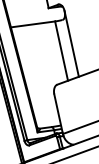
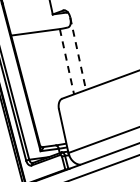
line: (72, 44) -> (78, 54), solid -> dashed
line: (62, 51) -> (67, 62), solid -> dashed

